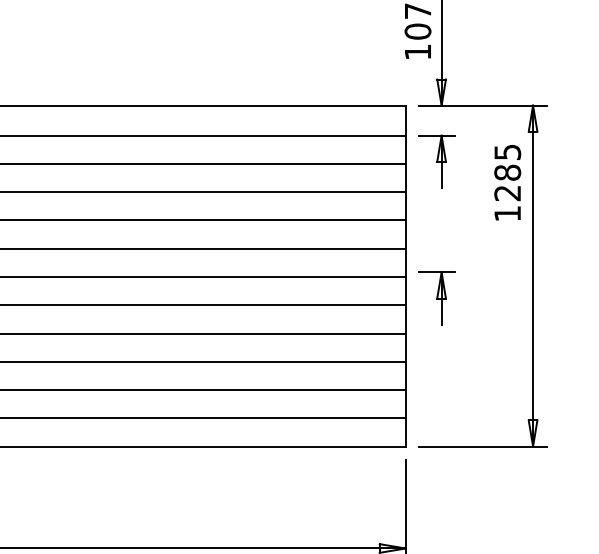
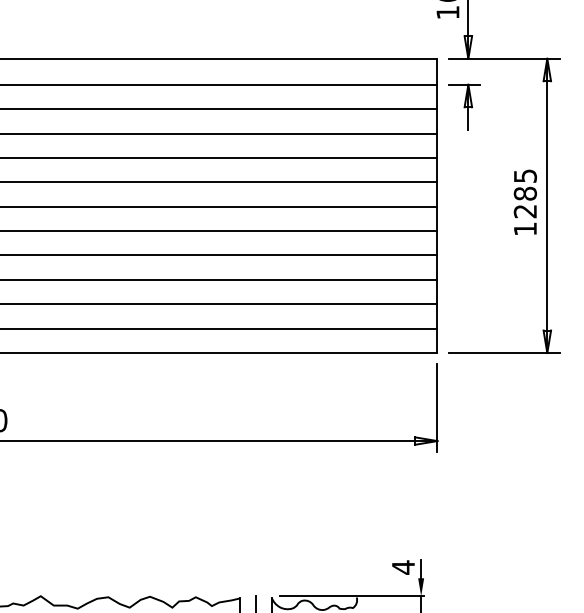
text: (506, 181) -> (524, 201), moved
part: (437, 297) -> (464, 224), removed

